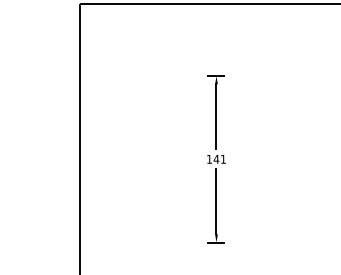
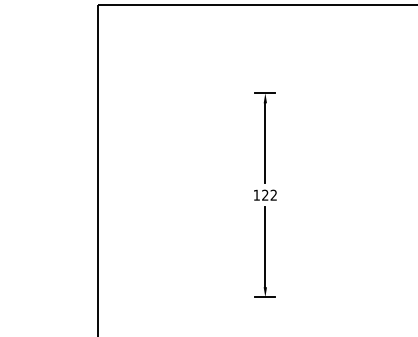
text: (219, 158) -> (268, 194), 141 -> 122

